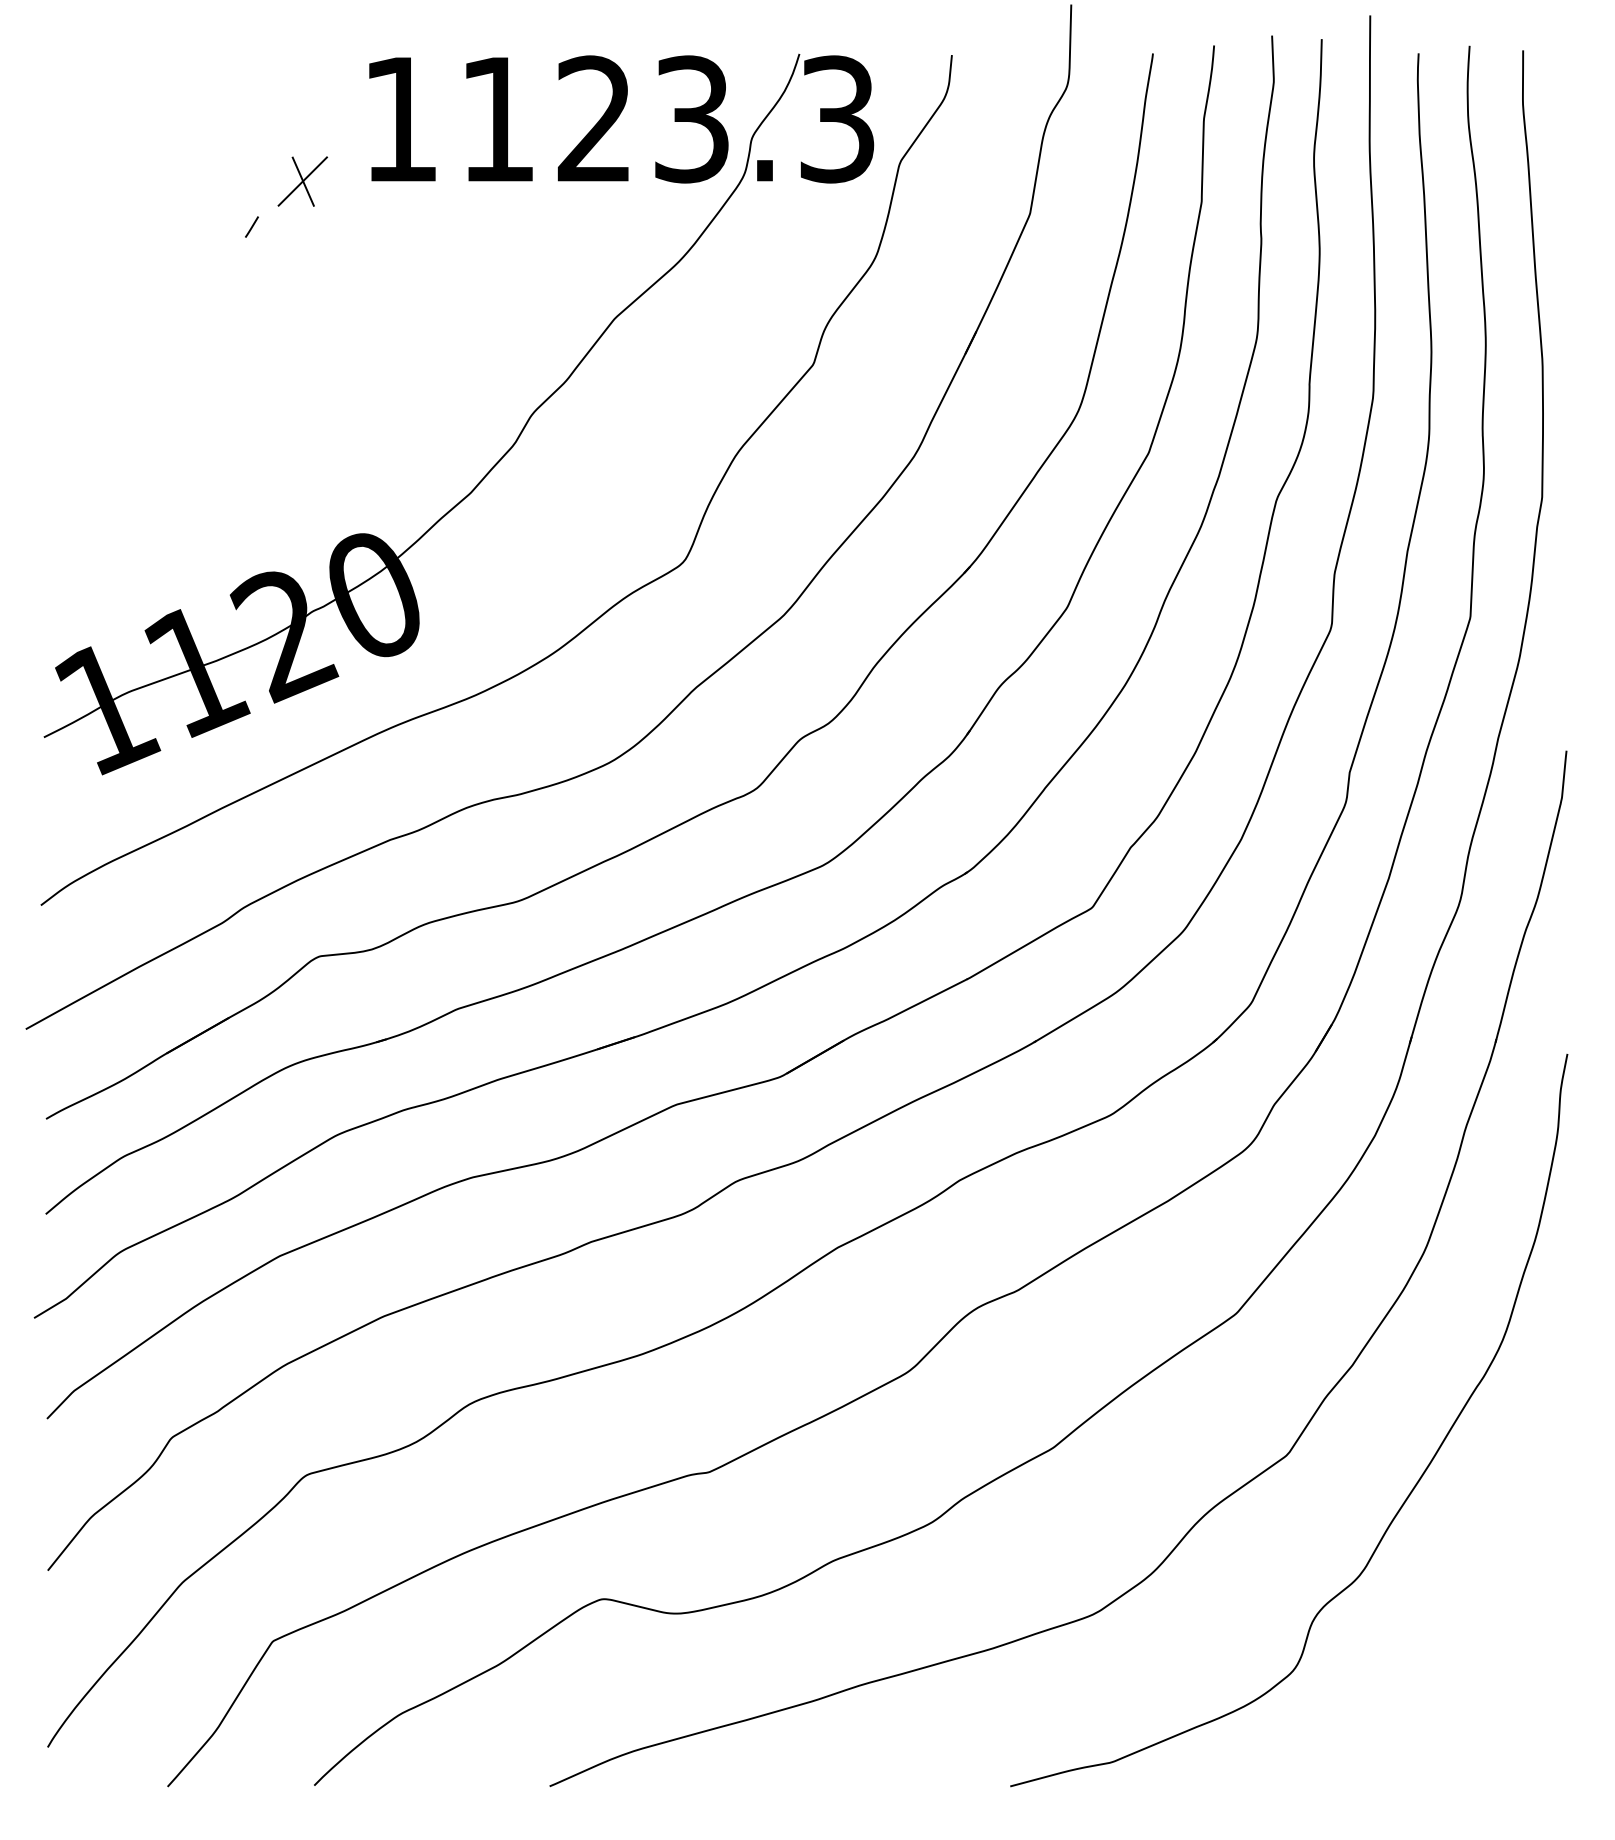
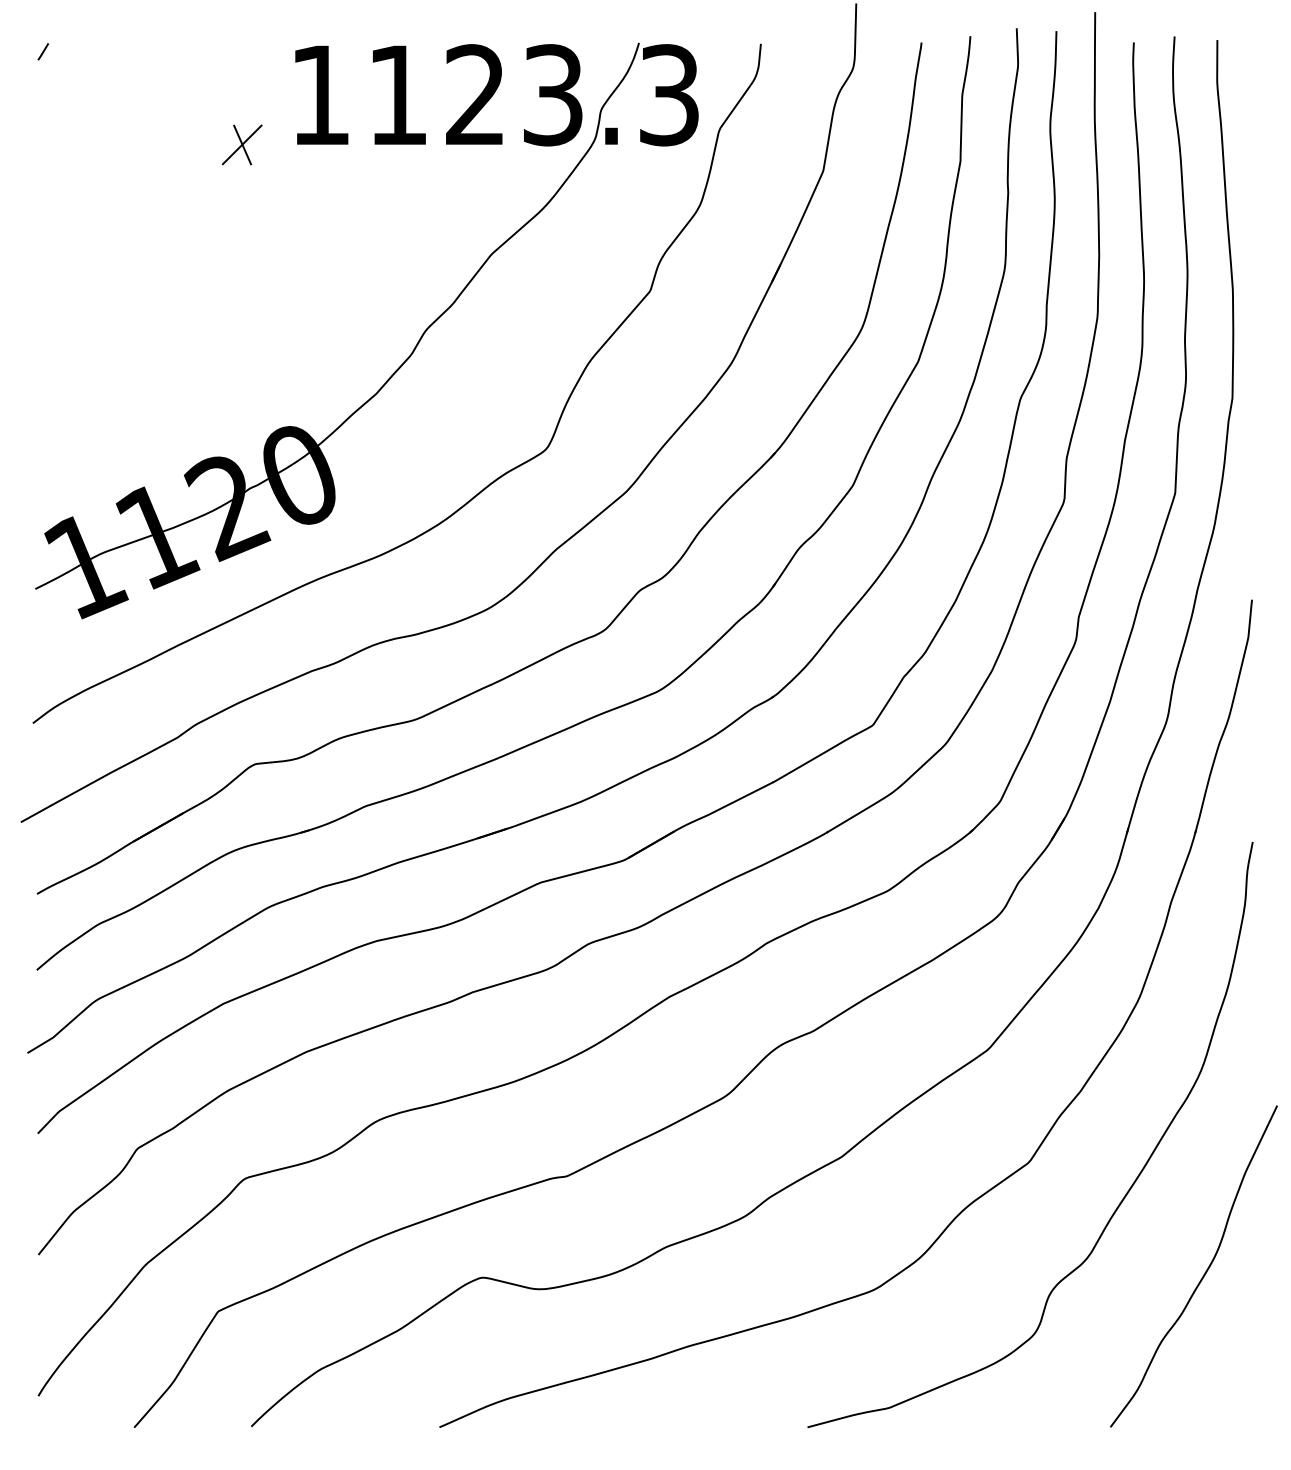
line: (251, 226) -> (42, 51), moved
curve: (1507, 1592) -> (1204, 1272), added

